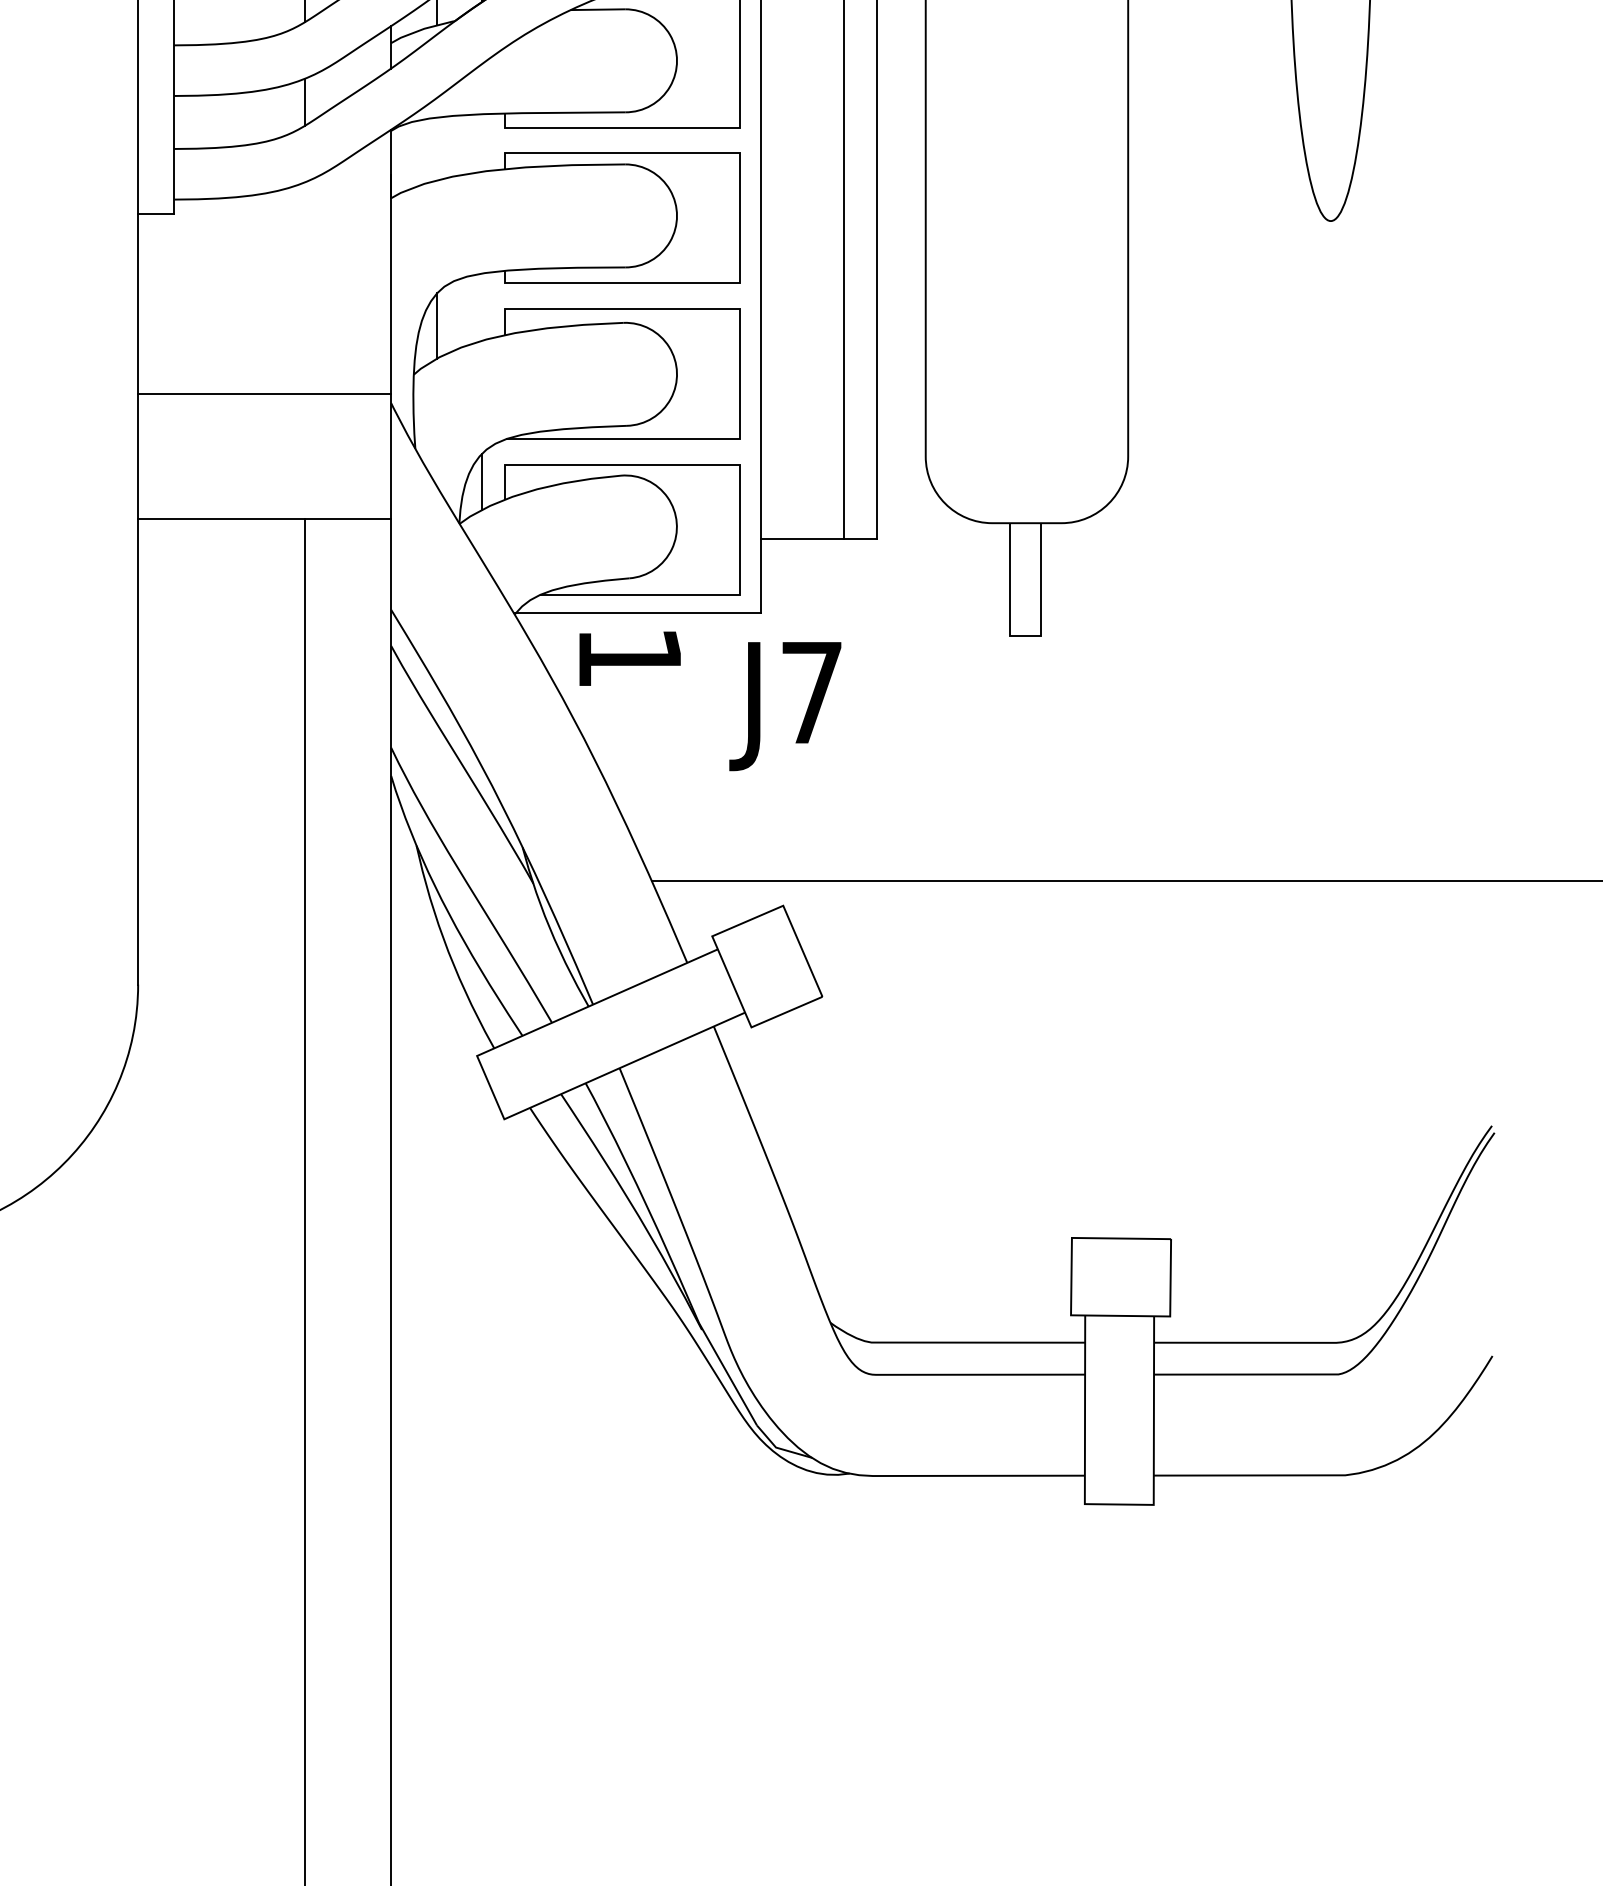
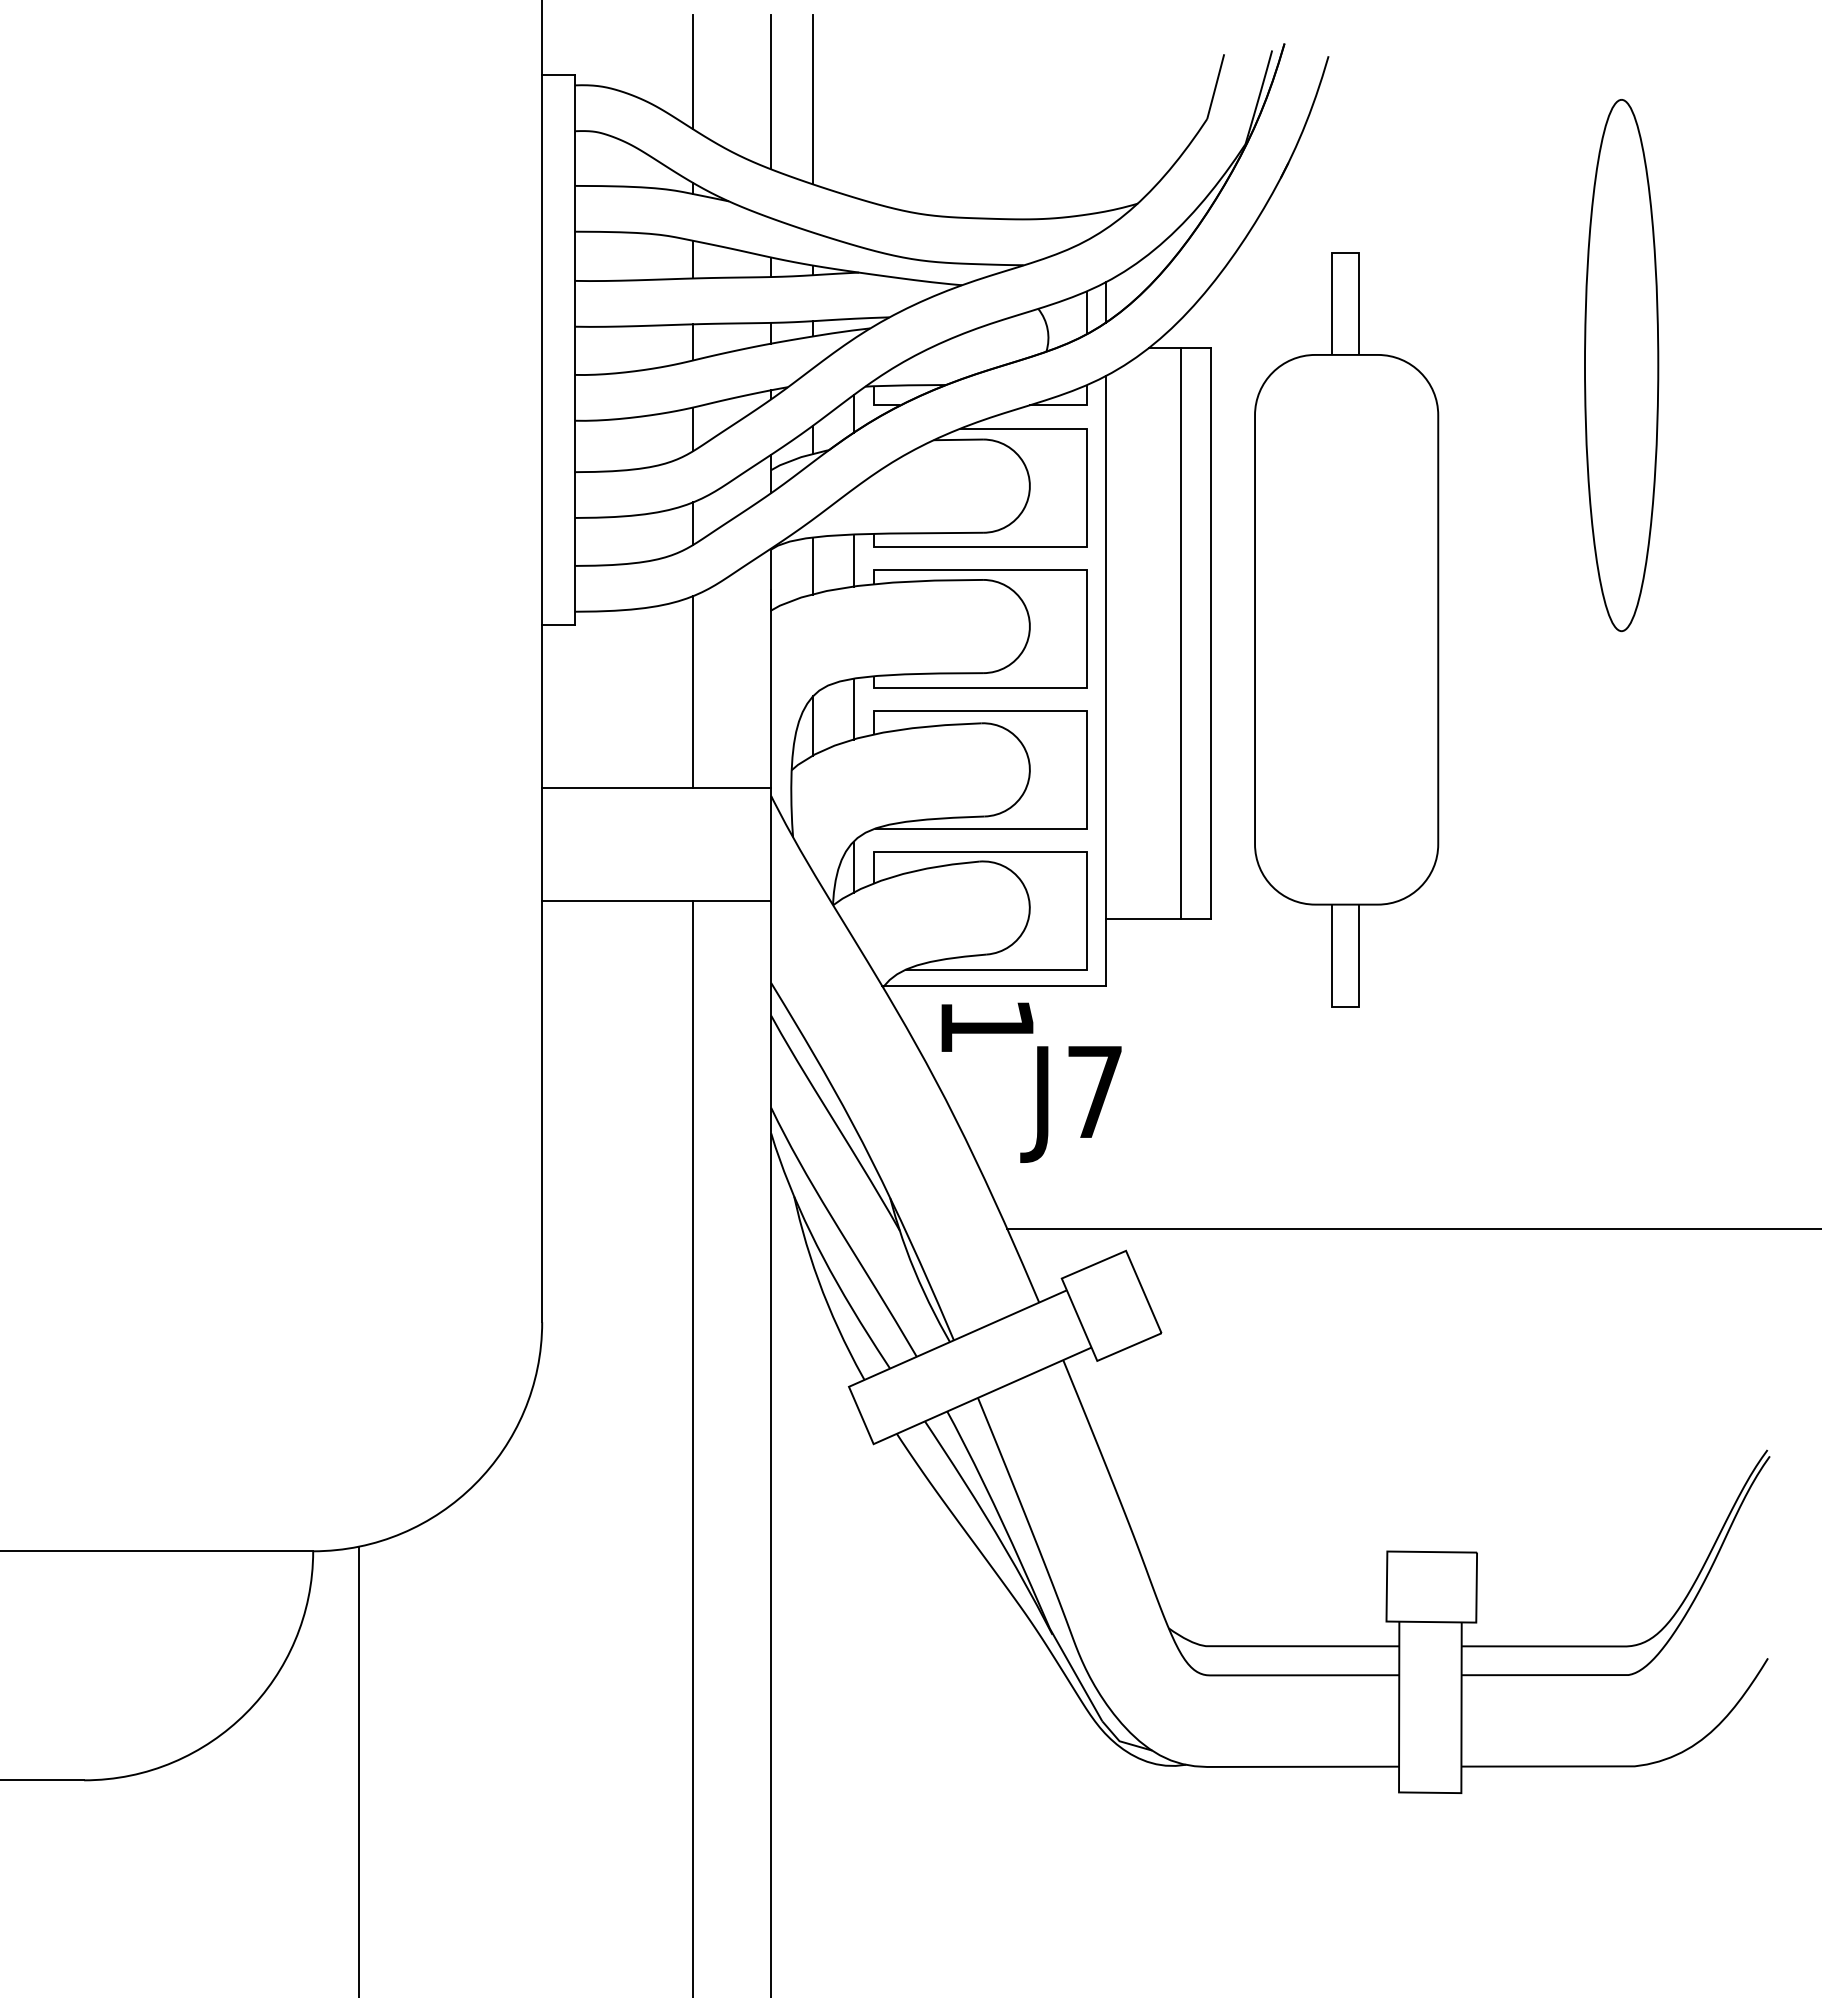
line: (482, 142) -> (853, 560), added
line: (436, 148) -> (812, 565), added
line: (305, 287) -> (693, 691), added
line: (482, 306) -> (853, 708), added
text: (784, 706) -> (1070, 1104), moved

